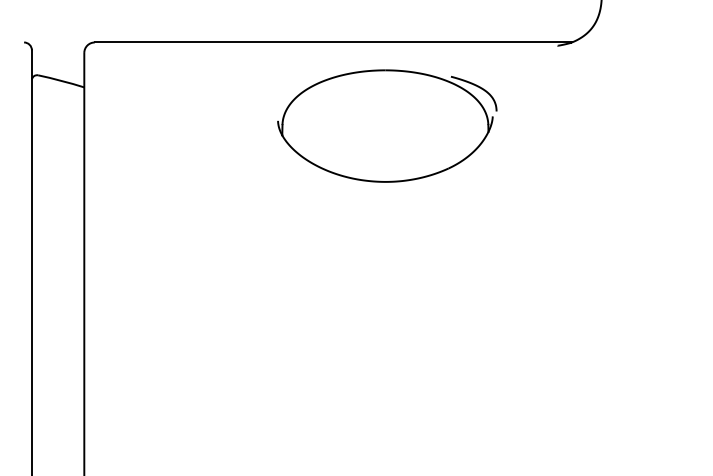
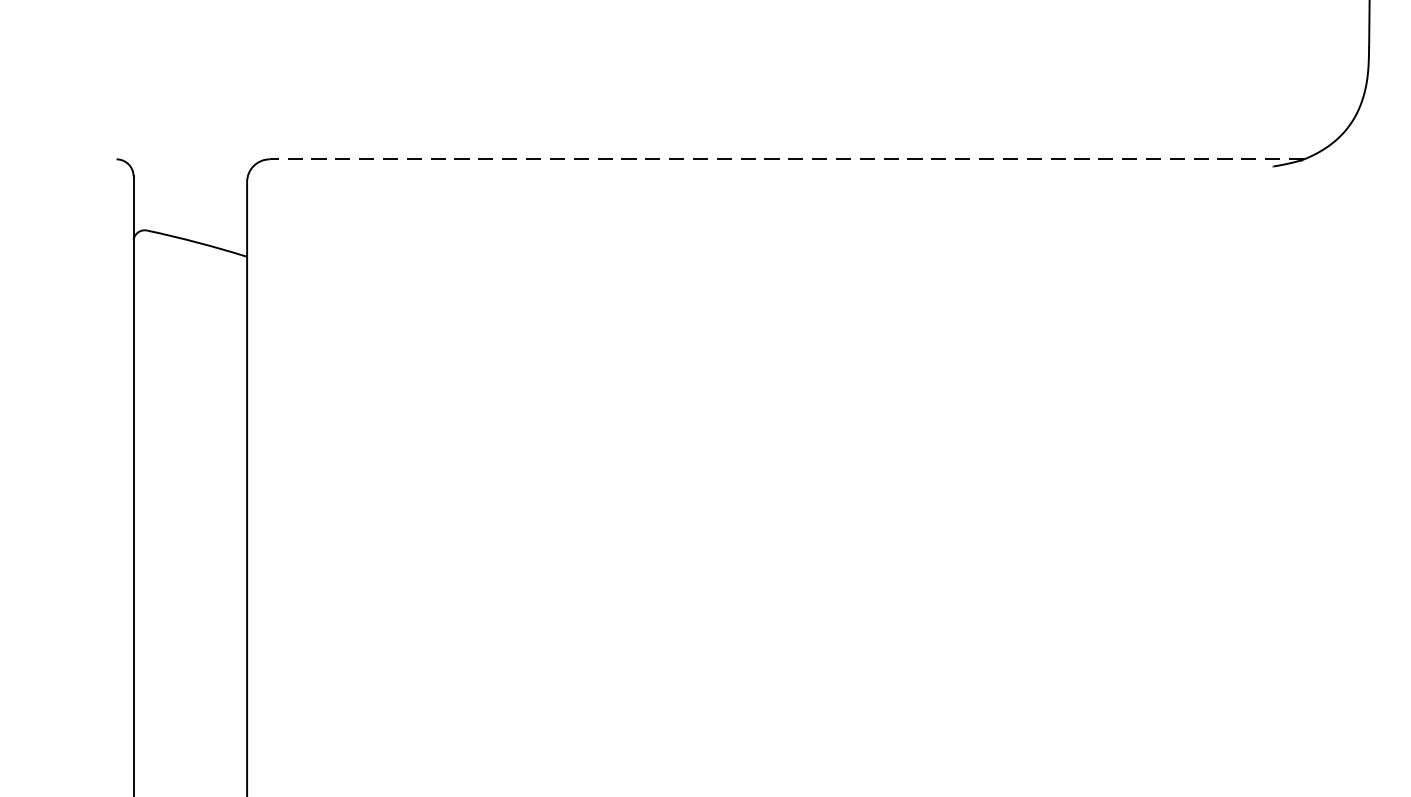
line: (333, 42) -> (787, 159), solid -> dashed
part: (387, 125) -> (904, 339), removed

